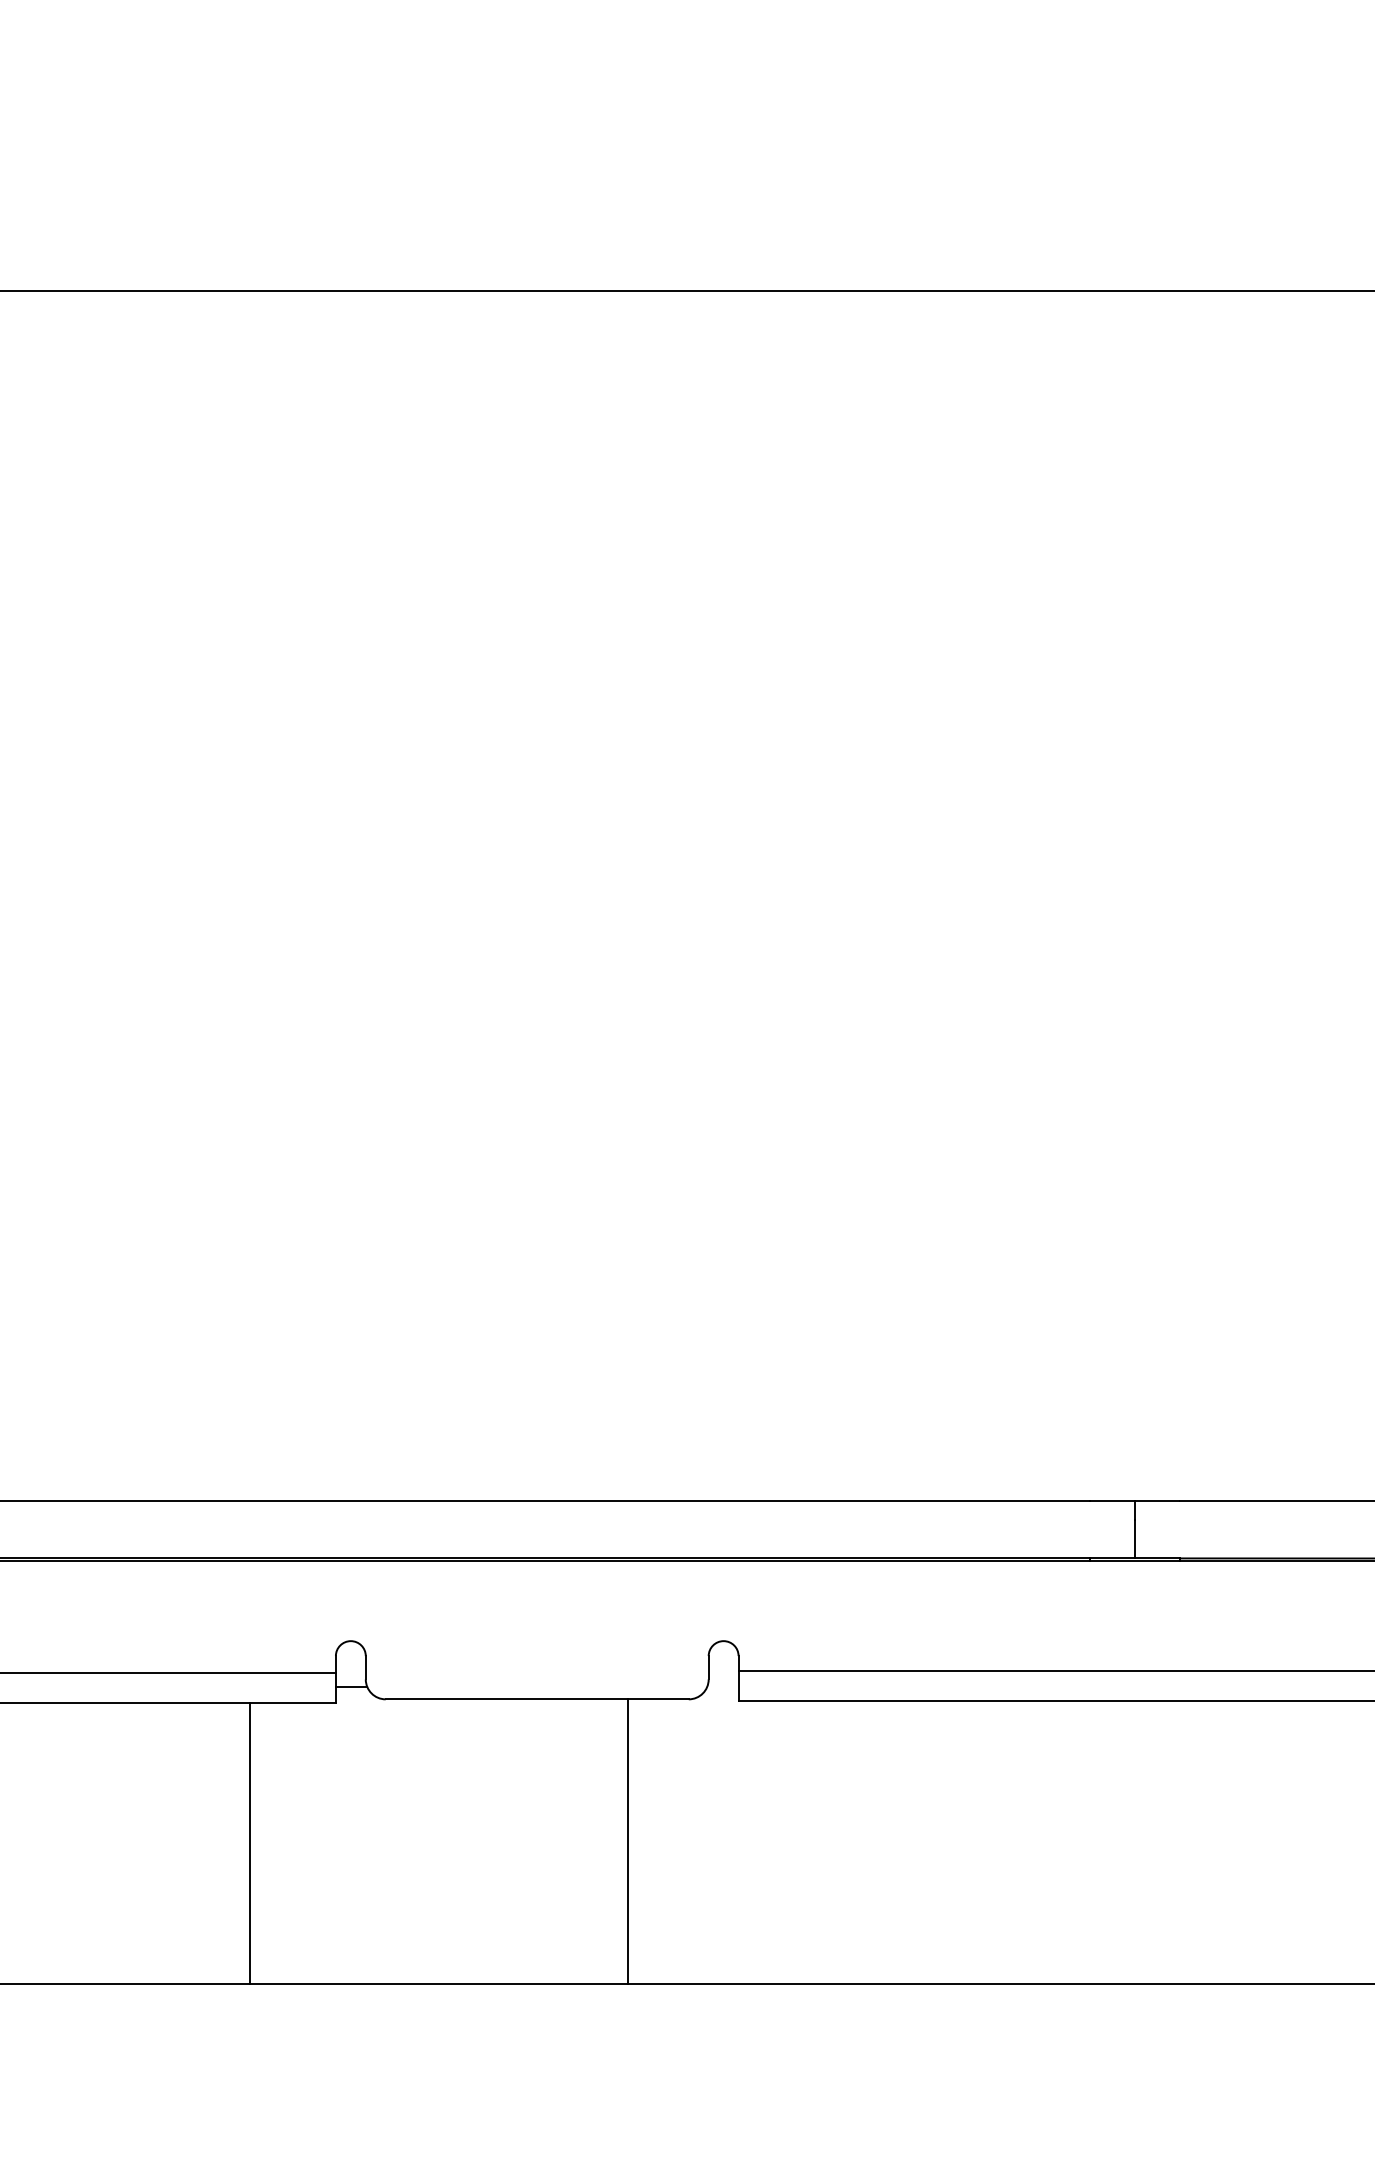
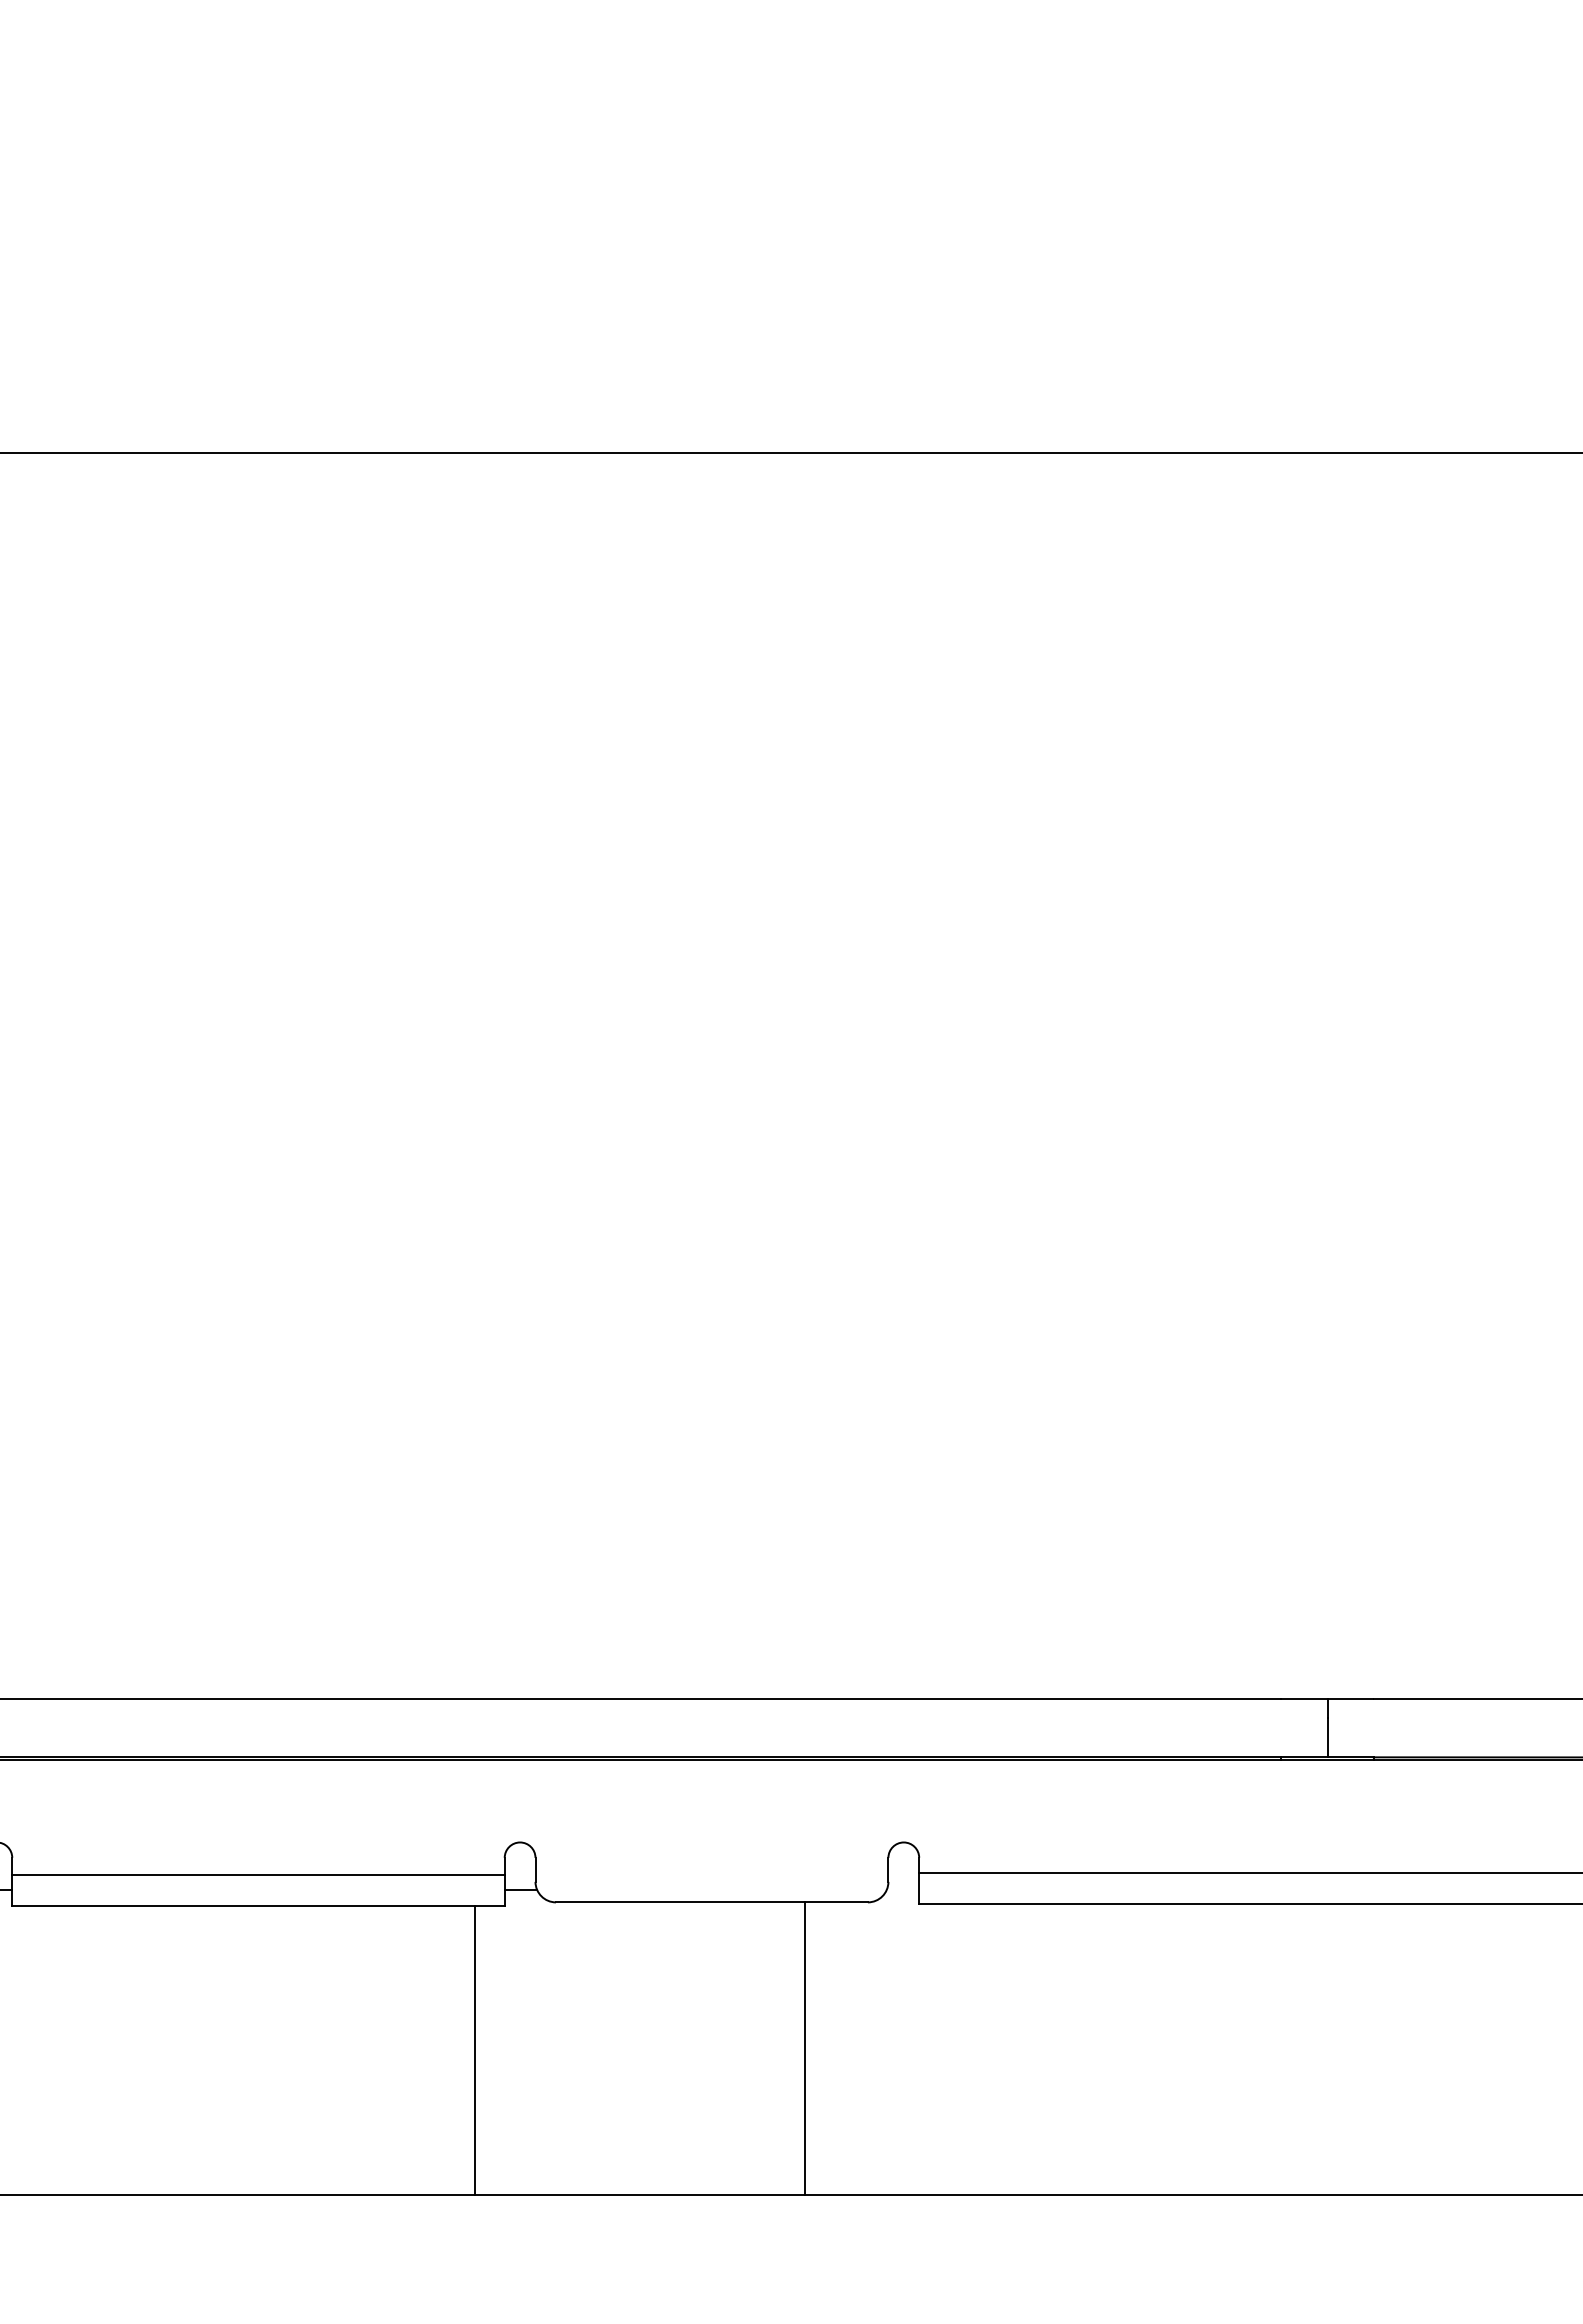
line: (250, 1843) -> (474, 2050), moved

